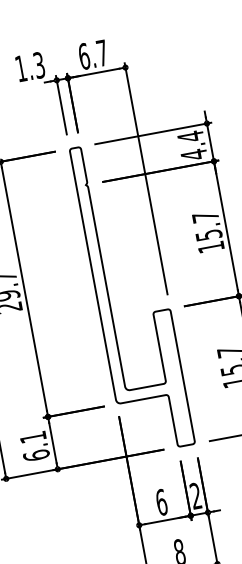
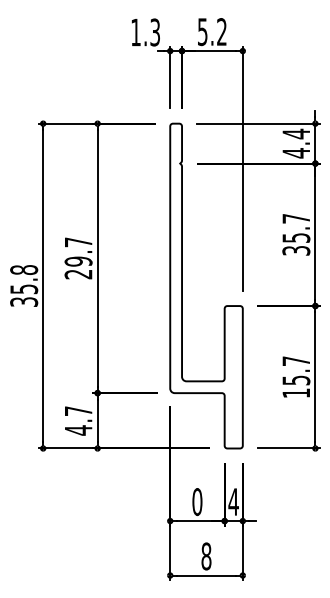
text: (92, 55) -> (211, 32), 6.7 -> 5.2
text: (211, 246) -> (296, 250), 15.7 -> 35.7
text: (34, 446) -> (78, 420), 6.1 -> 4.7
text: (195, 495) -> (233, 501), 2 -> 4
text: (161, 501) -> (197, 501), 6 -> 0

